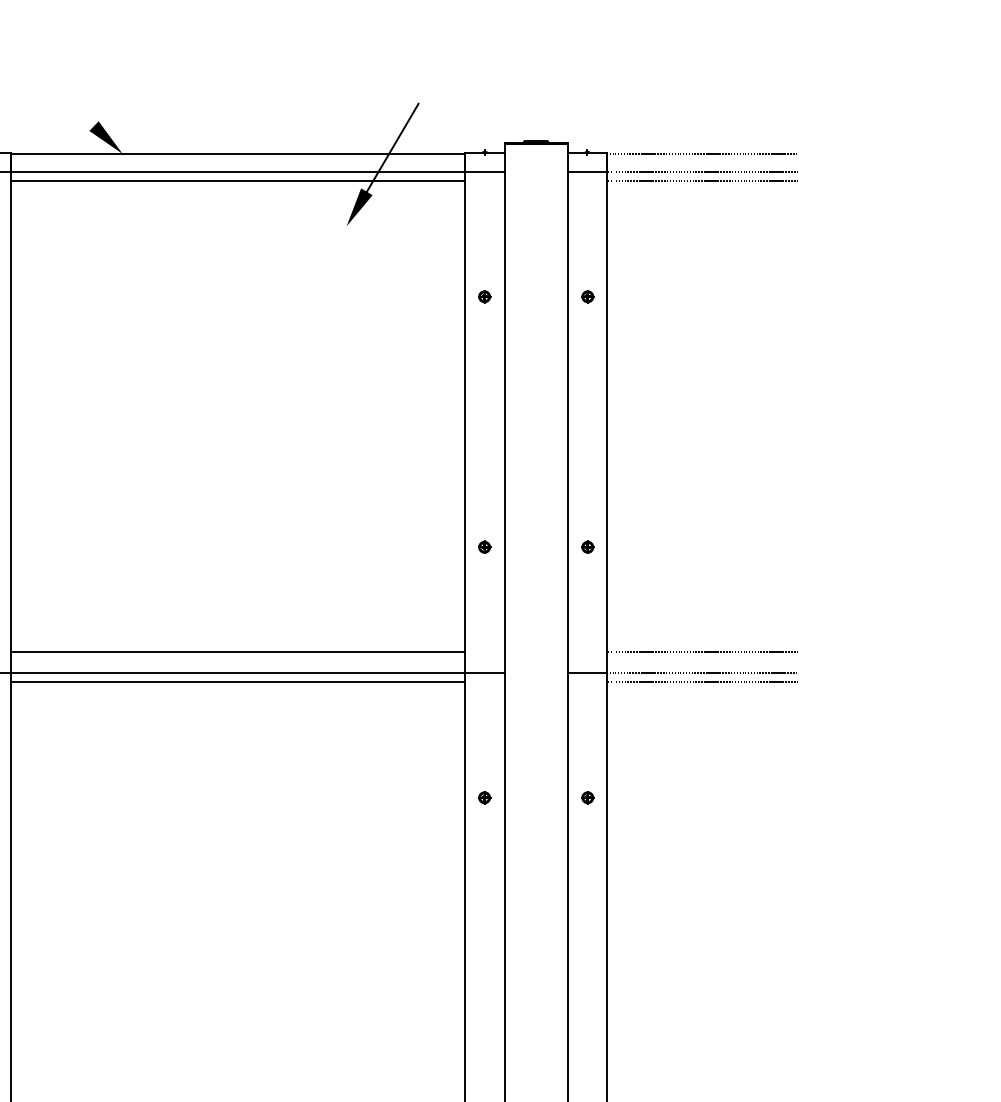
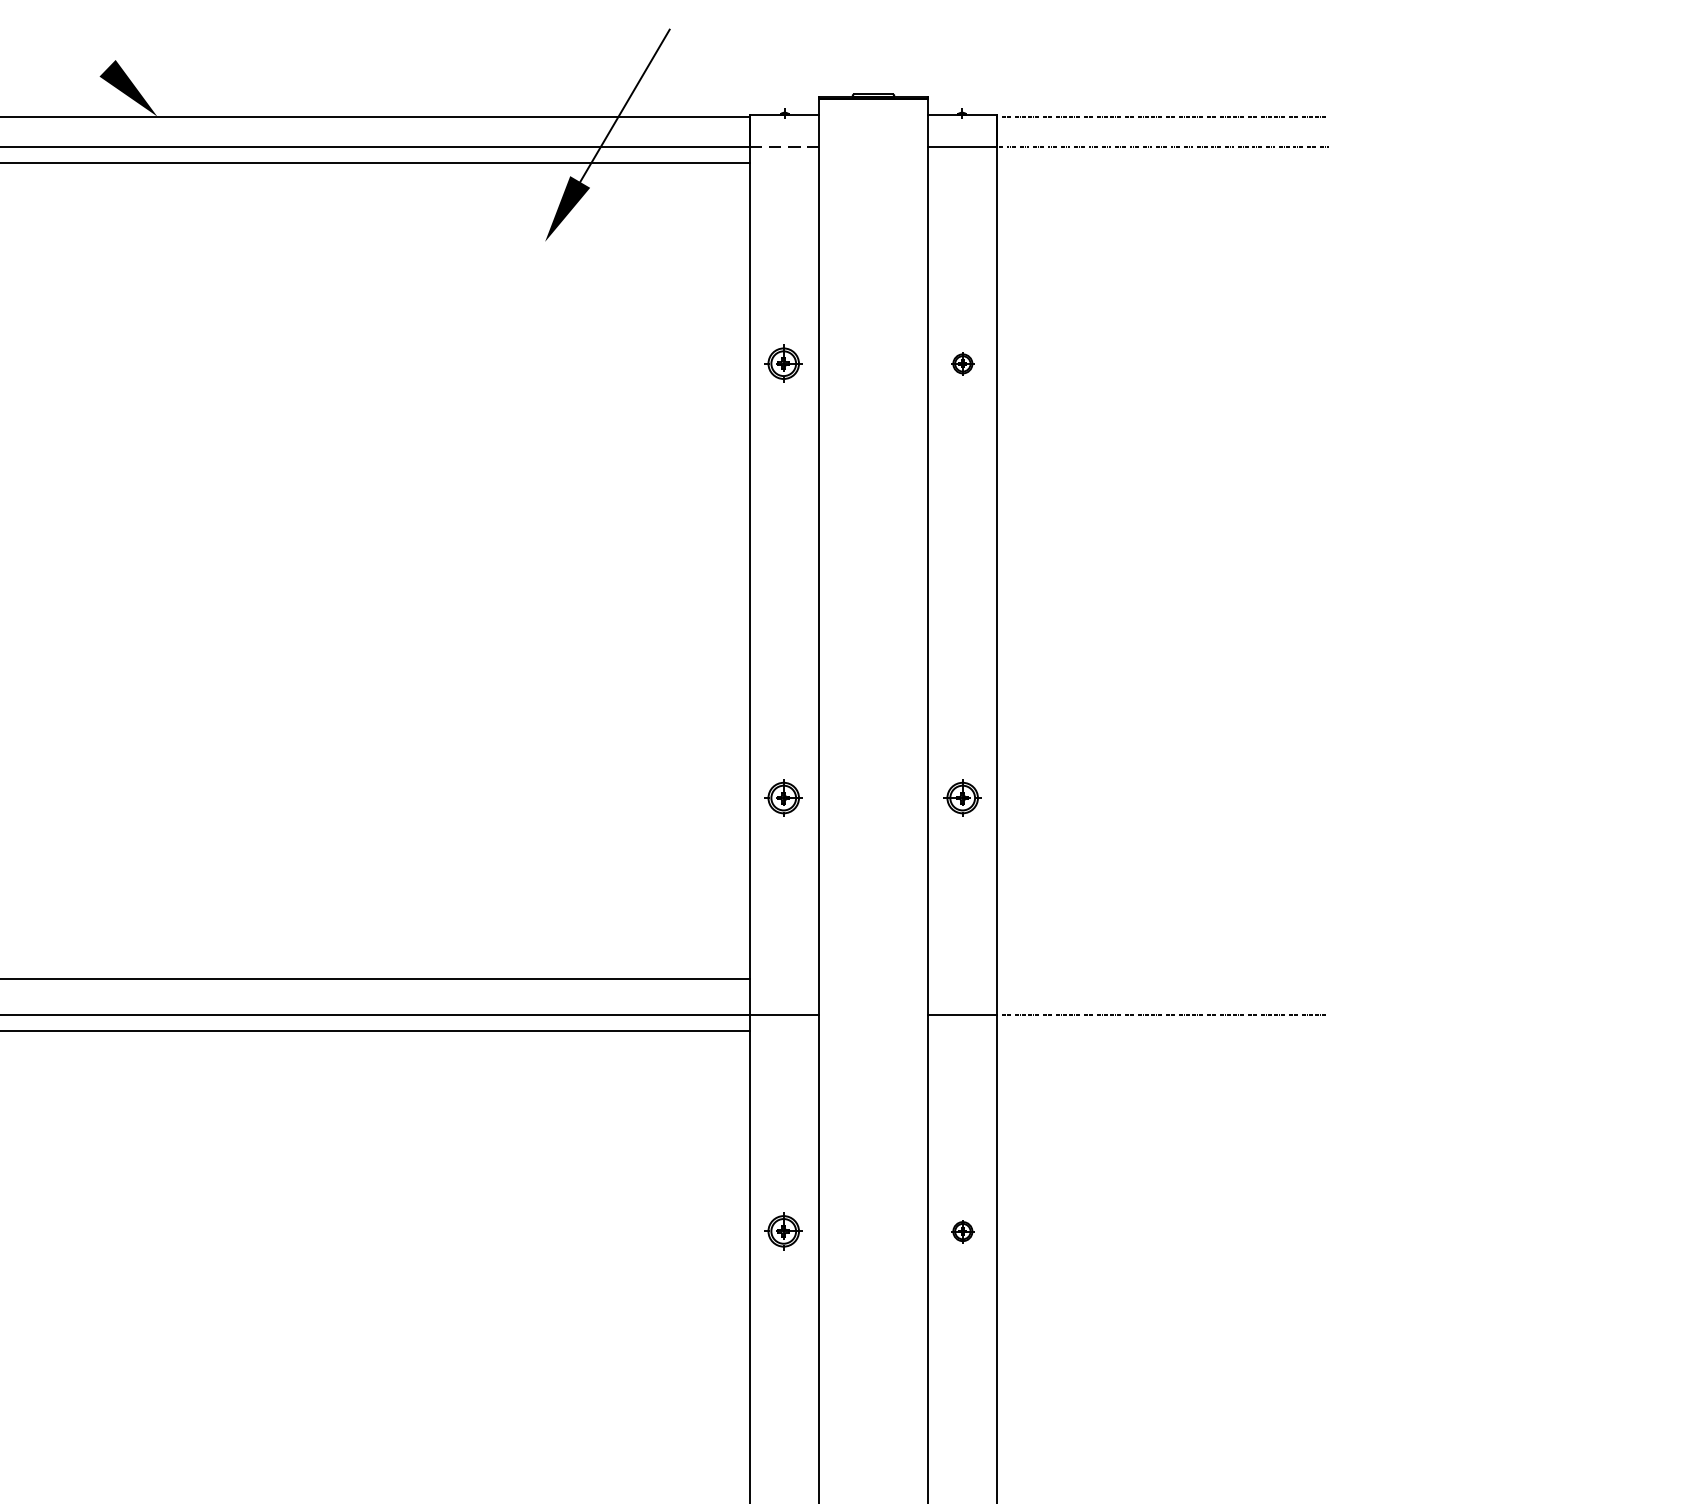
line: (484, 171) -> (783, 146), solid -> dashed
line: (703, 181) -> (1163, 164), removed
part: (484, 296) -> (783, 363), size x1.6
part: (484, 546) -> (783, 796), size x1.6
part: (587, 546) -> (962, 796), size x1.6
line: (703, 651) -> (1163, 978), removed
line: (703, 682) -> (1163, 1031), removed
part: (484, 797) -> (783, 1231), size x1.6

